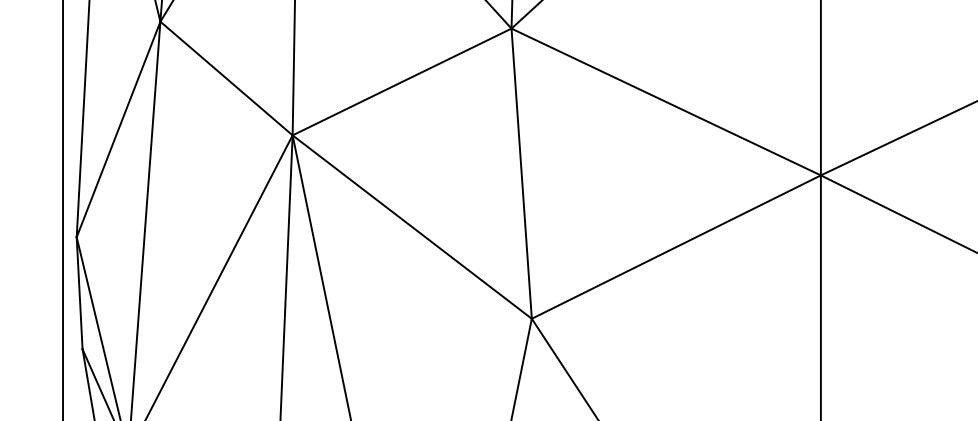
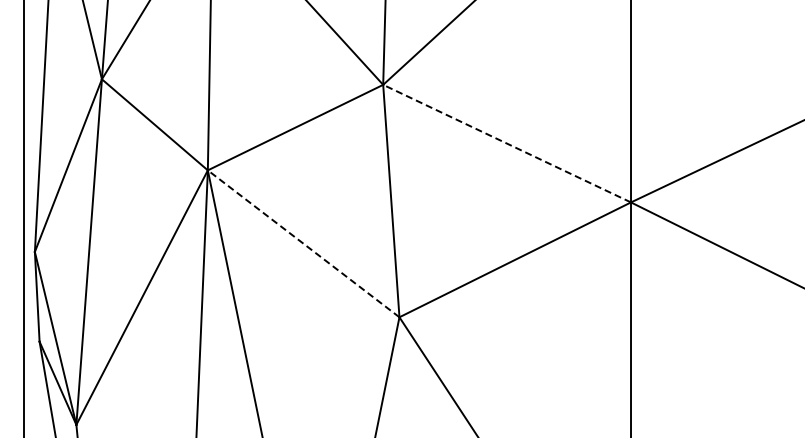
line: (665, 101) -> (506, 143), solid -> dashed
line: (412, 226) -> (303, 243), solid -> dashed

